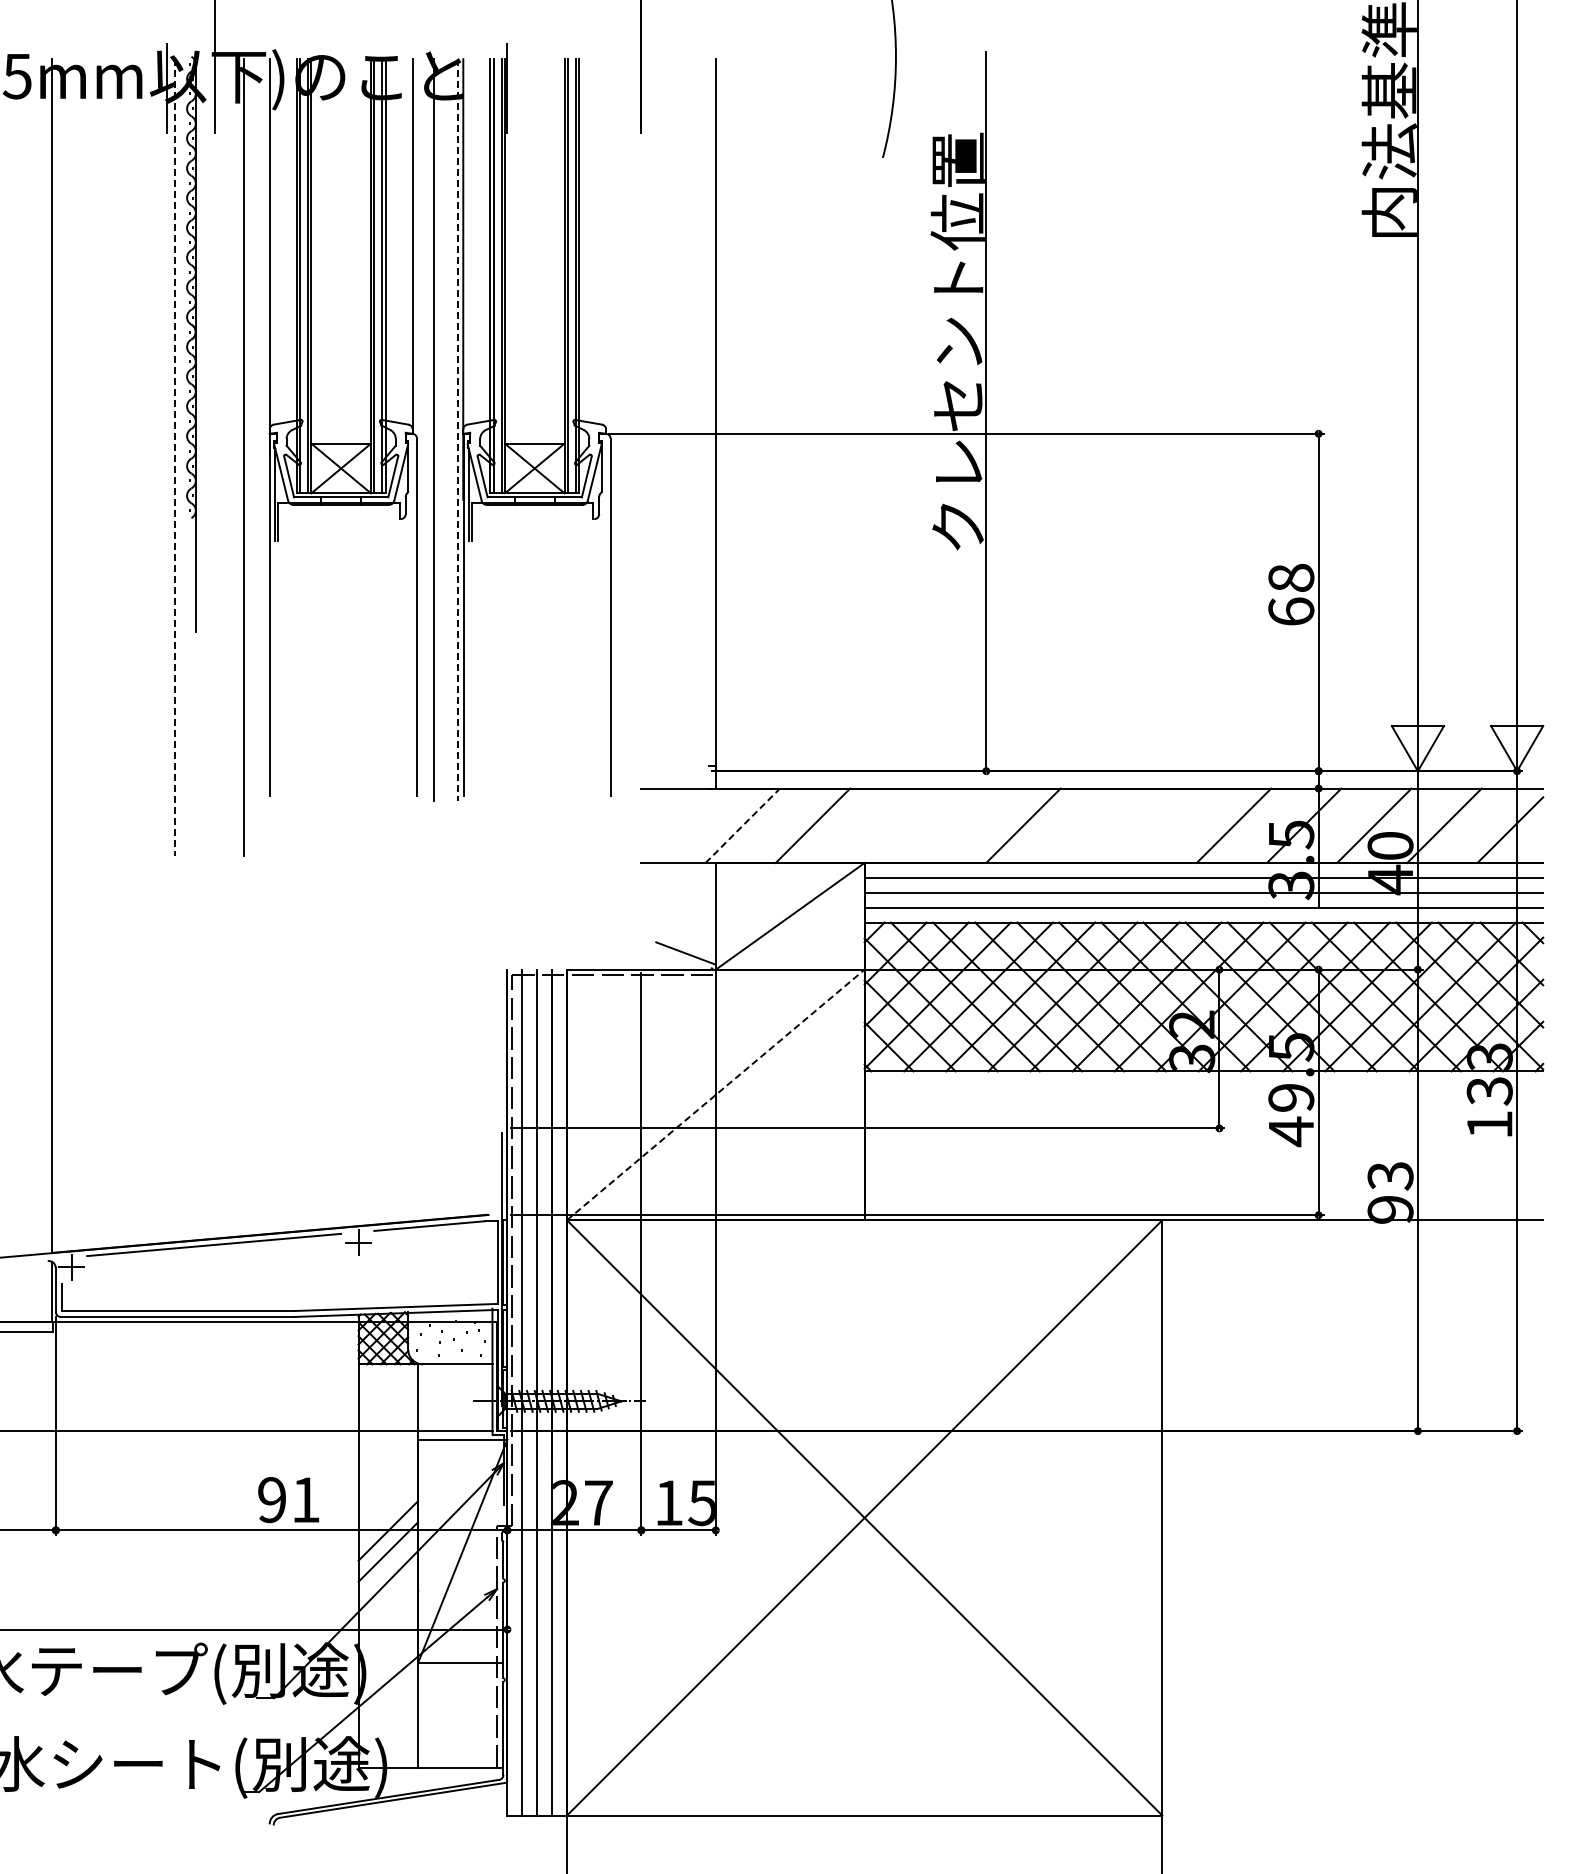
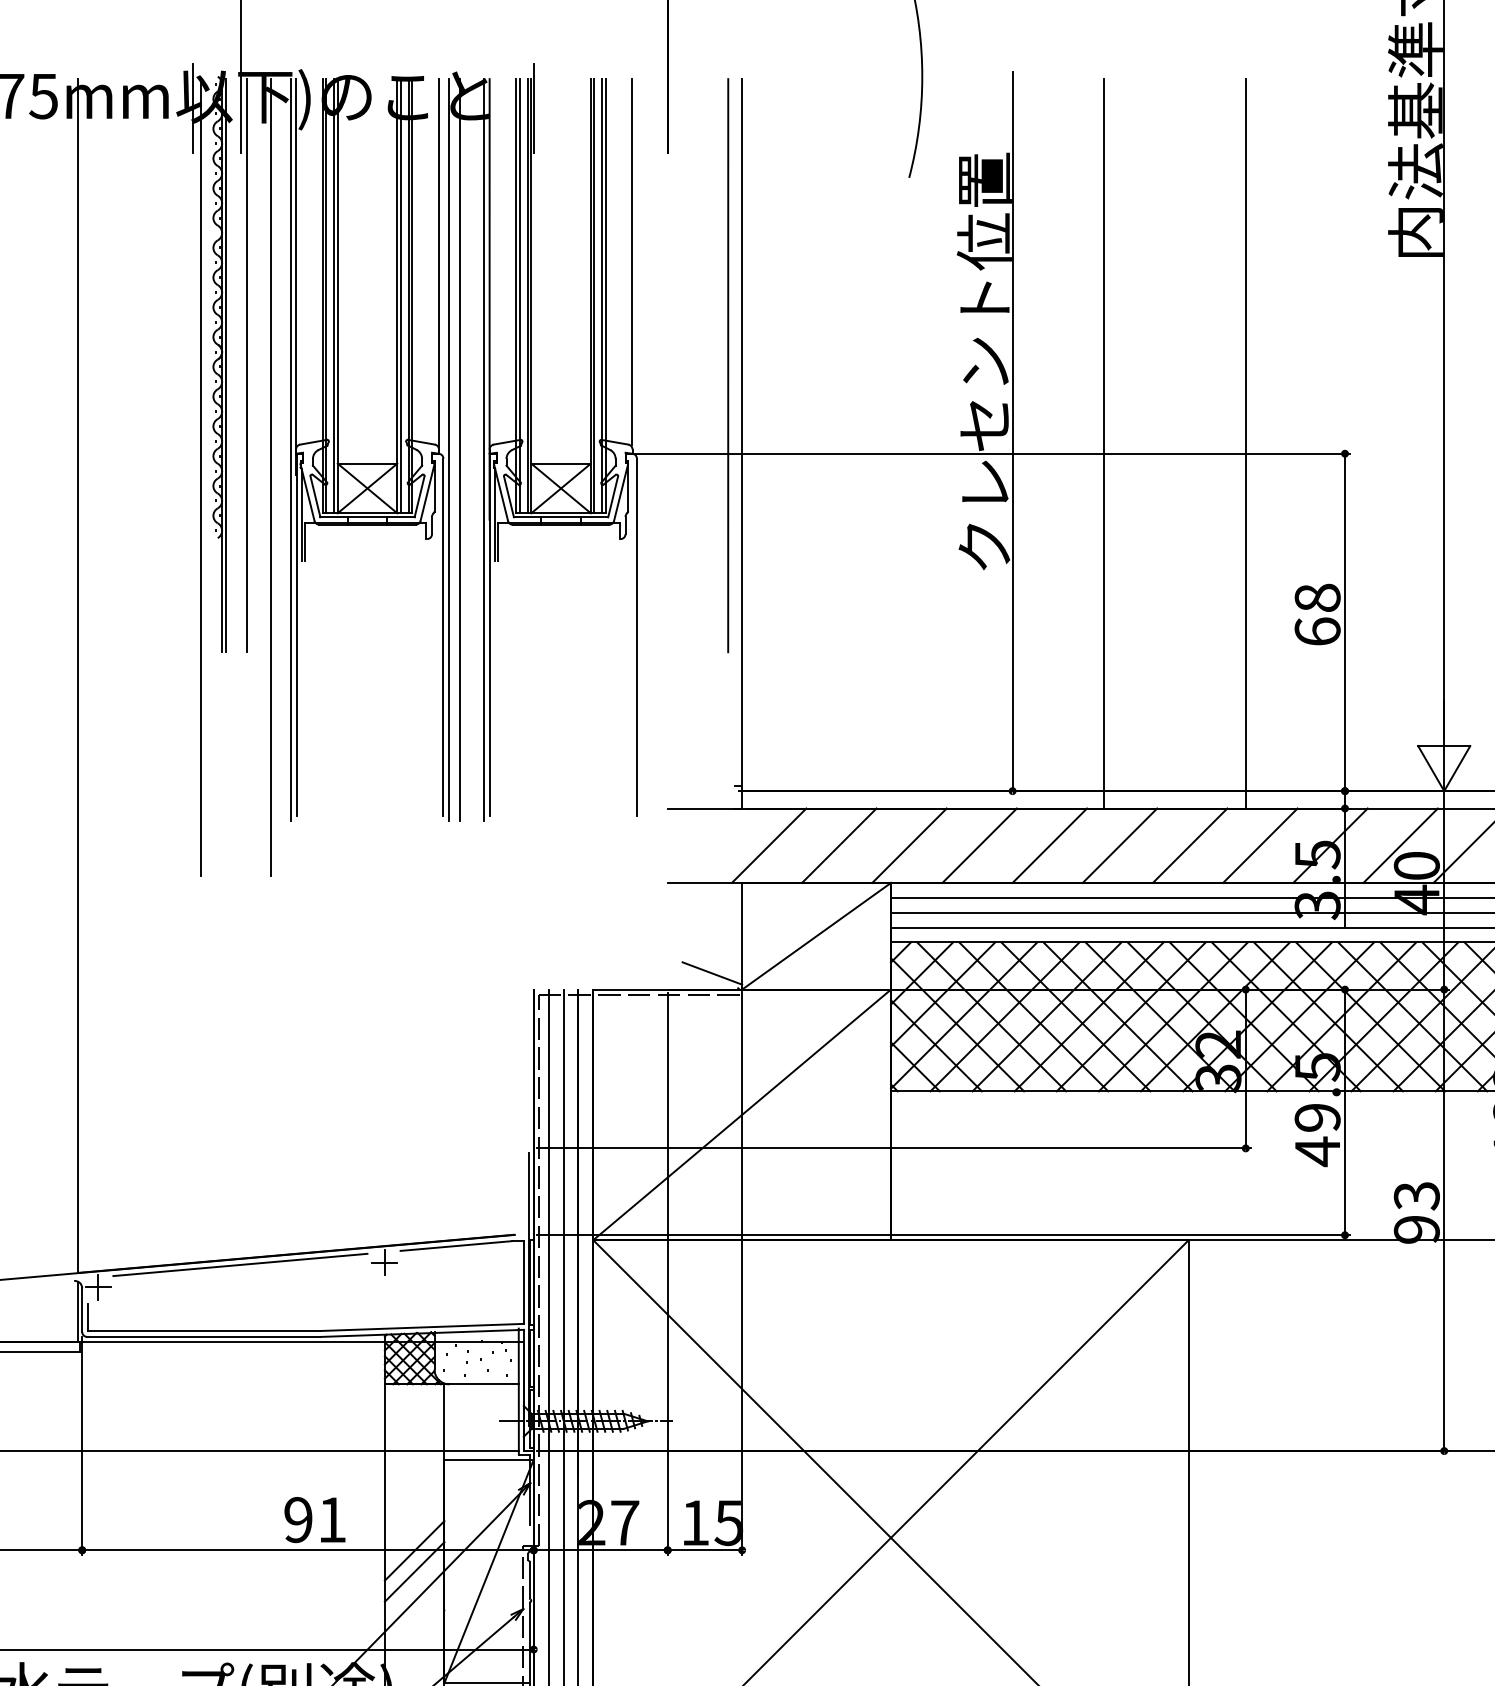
line: (606, 242) -> (632, 262), added
line: (199, 345) -> (225, 365), added
line: (220, 345) -> (246, 365), added
line: (701, 345) -> (727, 365), added
line: (1078, 423) -> (1104, 443), added
line: (1219, 423) -> (1245, 443), added
line: (264, 429) -> (290, 449), added
line: (423, 429) -> (449, 449), added
line: (457, 430) -> (483, 450), dashed -> solid
line: (174, 457) -> (200, 477), dashed -> solid
line: (742, 825) -> (768, 845), dashed -> solid
line: (882, 825) -> (908, 845), added
line: (953, 825) -> (979, 845), added
line: (1093, 825) -> (1119, 845), added
line: (1163, 825) -> (1189, 845), added
line: (715, 1094) -> (741, 1114), dashed -> solid

